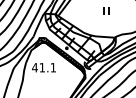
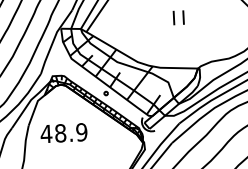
text: (47, 67) -> (70, 132), 41.1 -> 48.9

